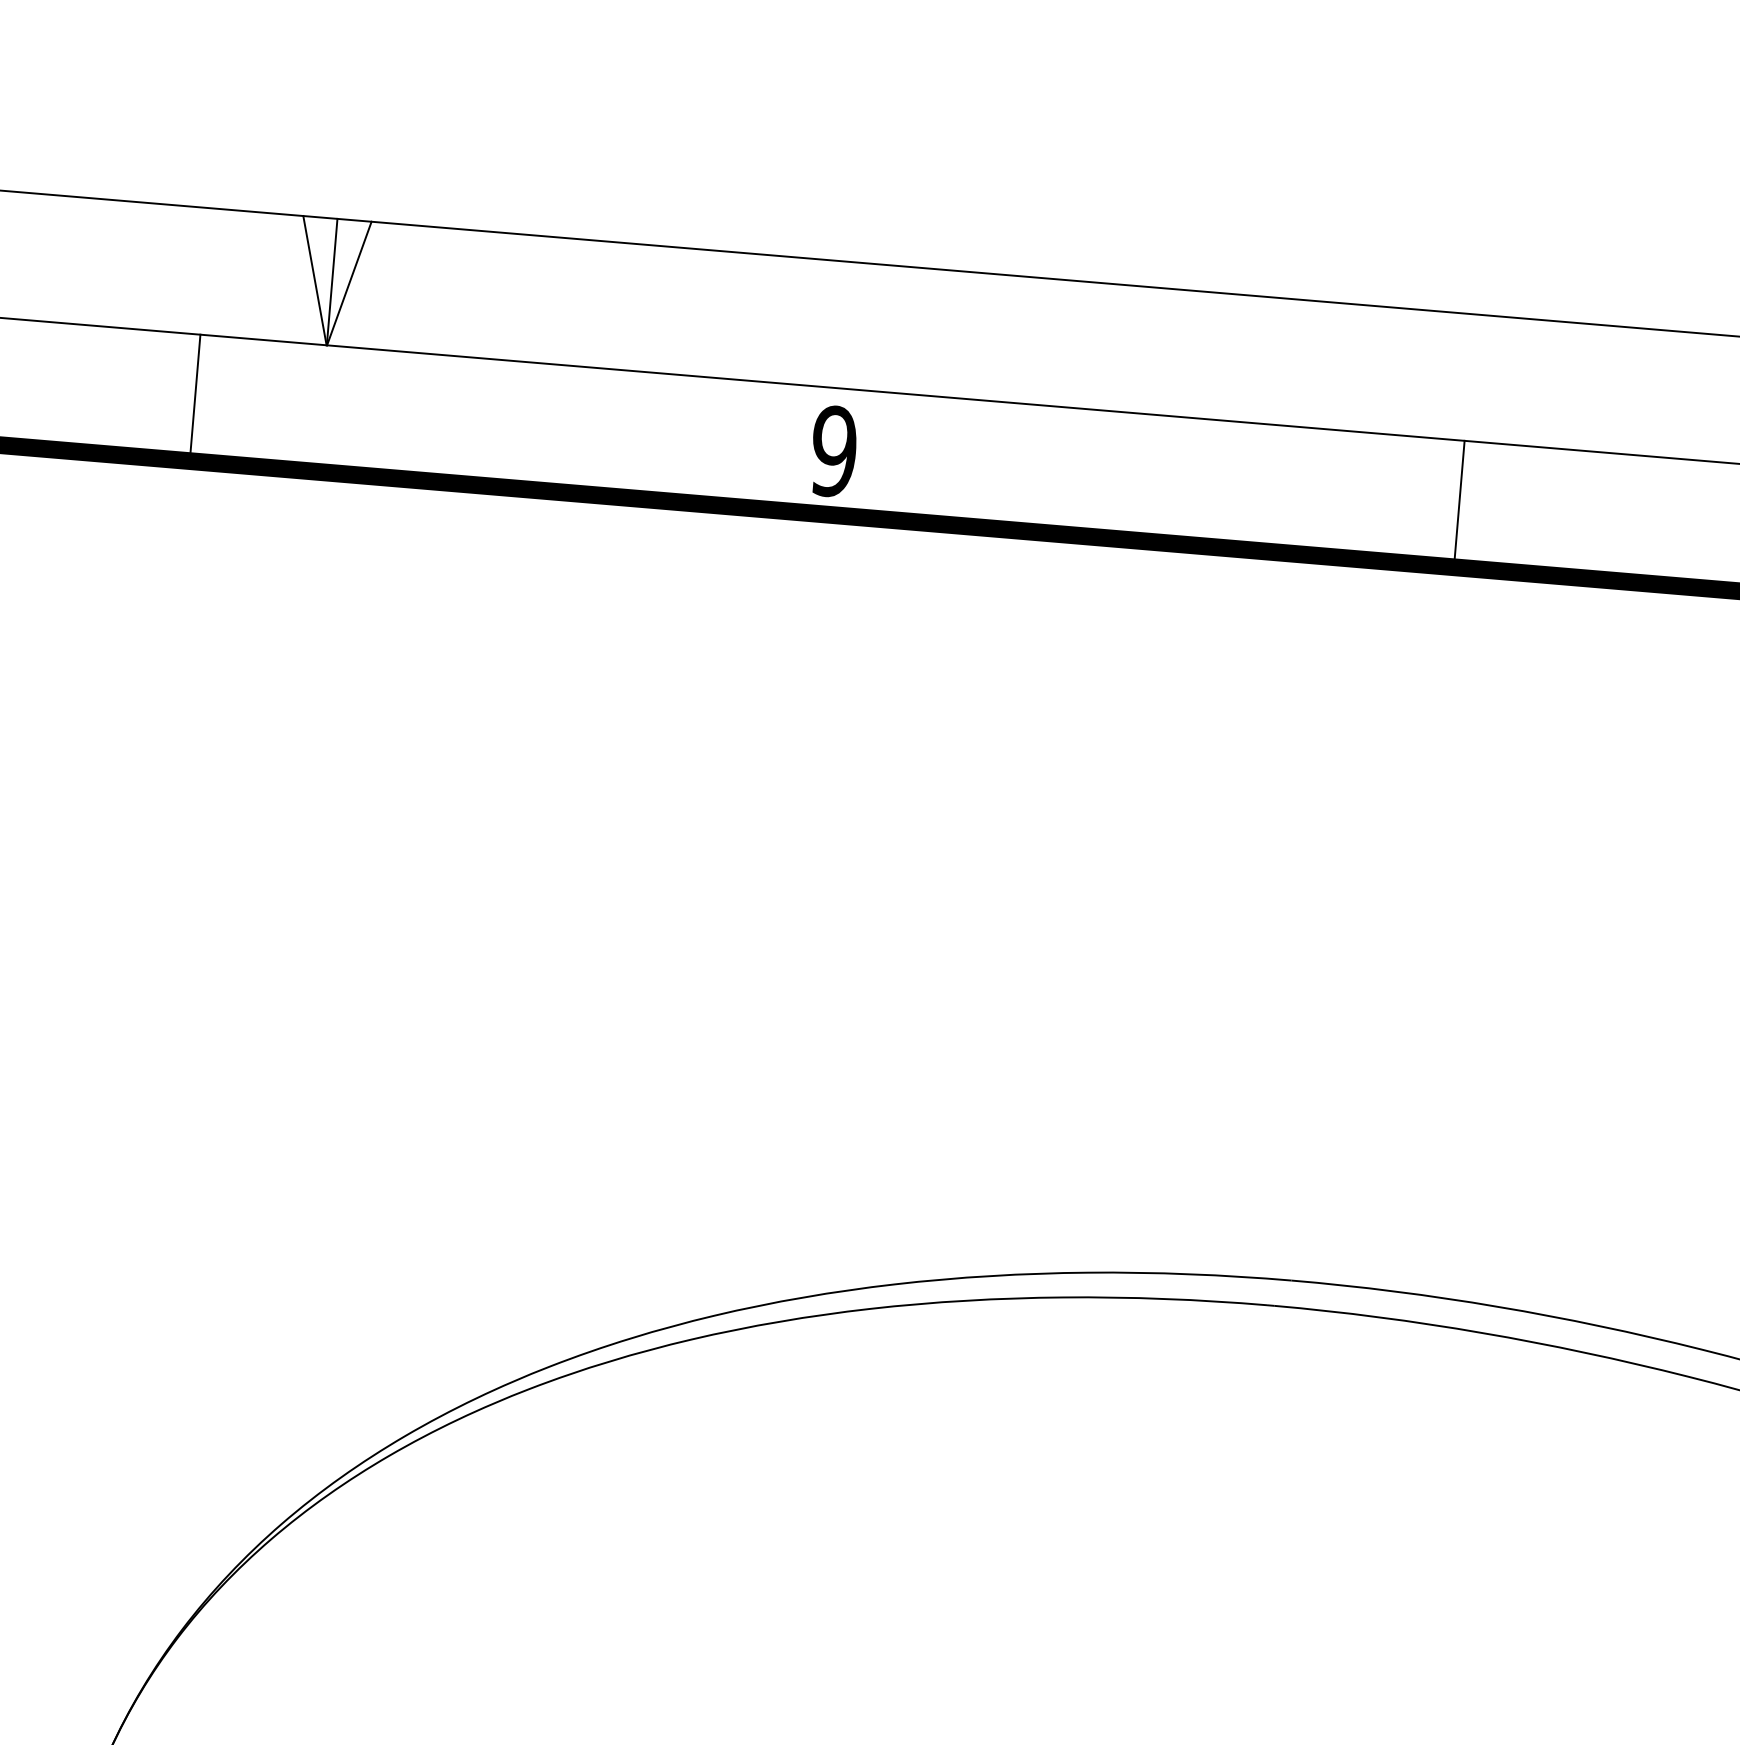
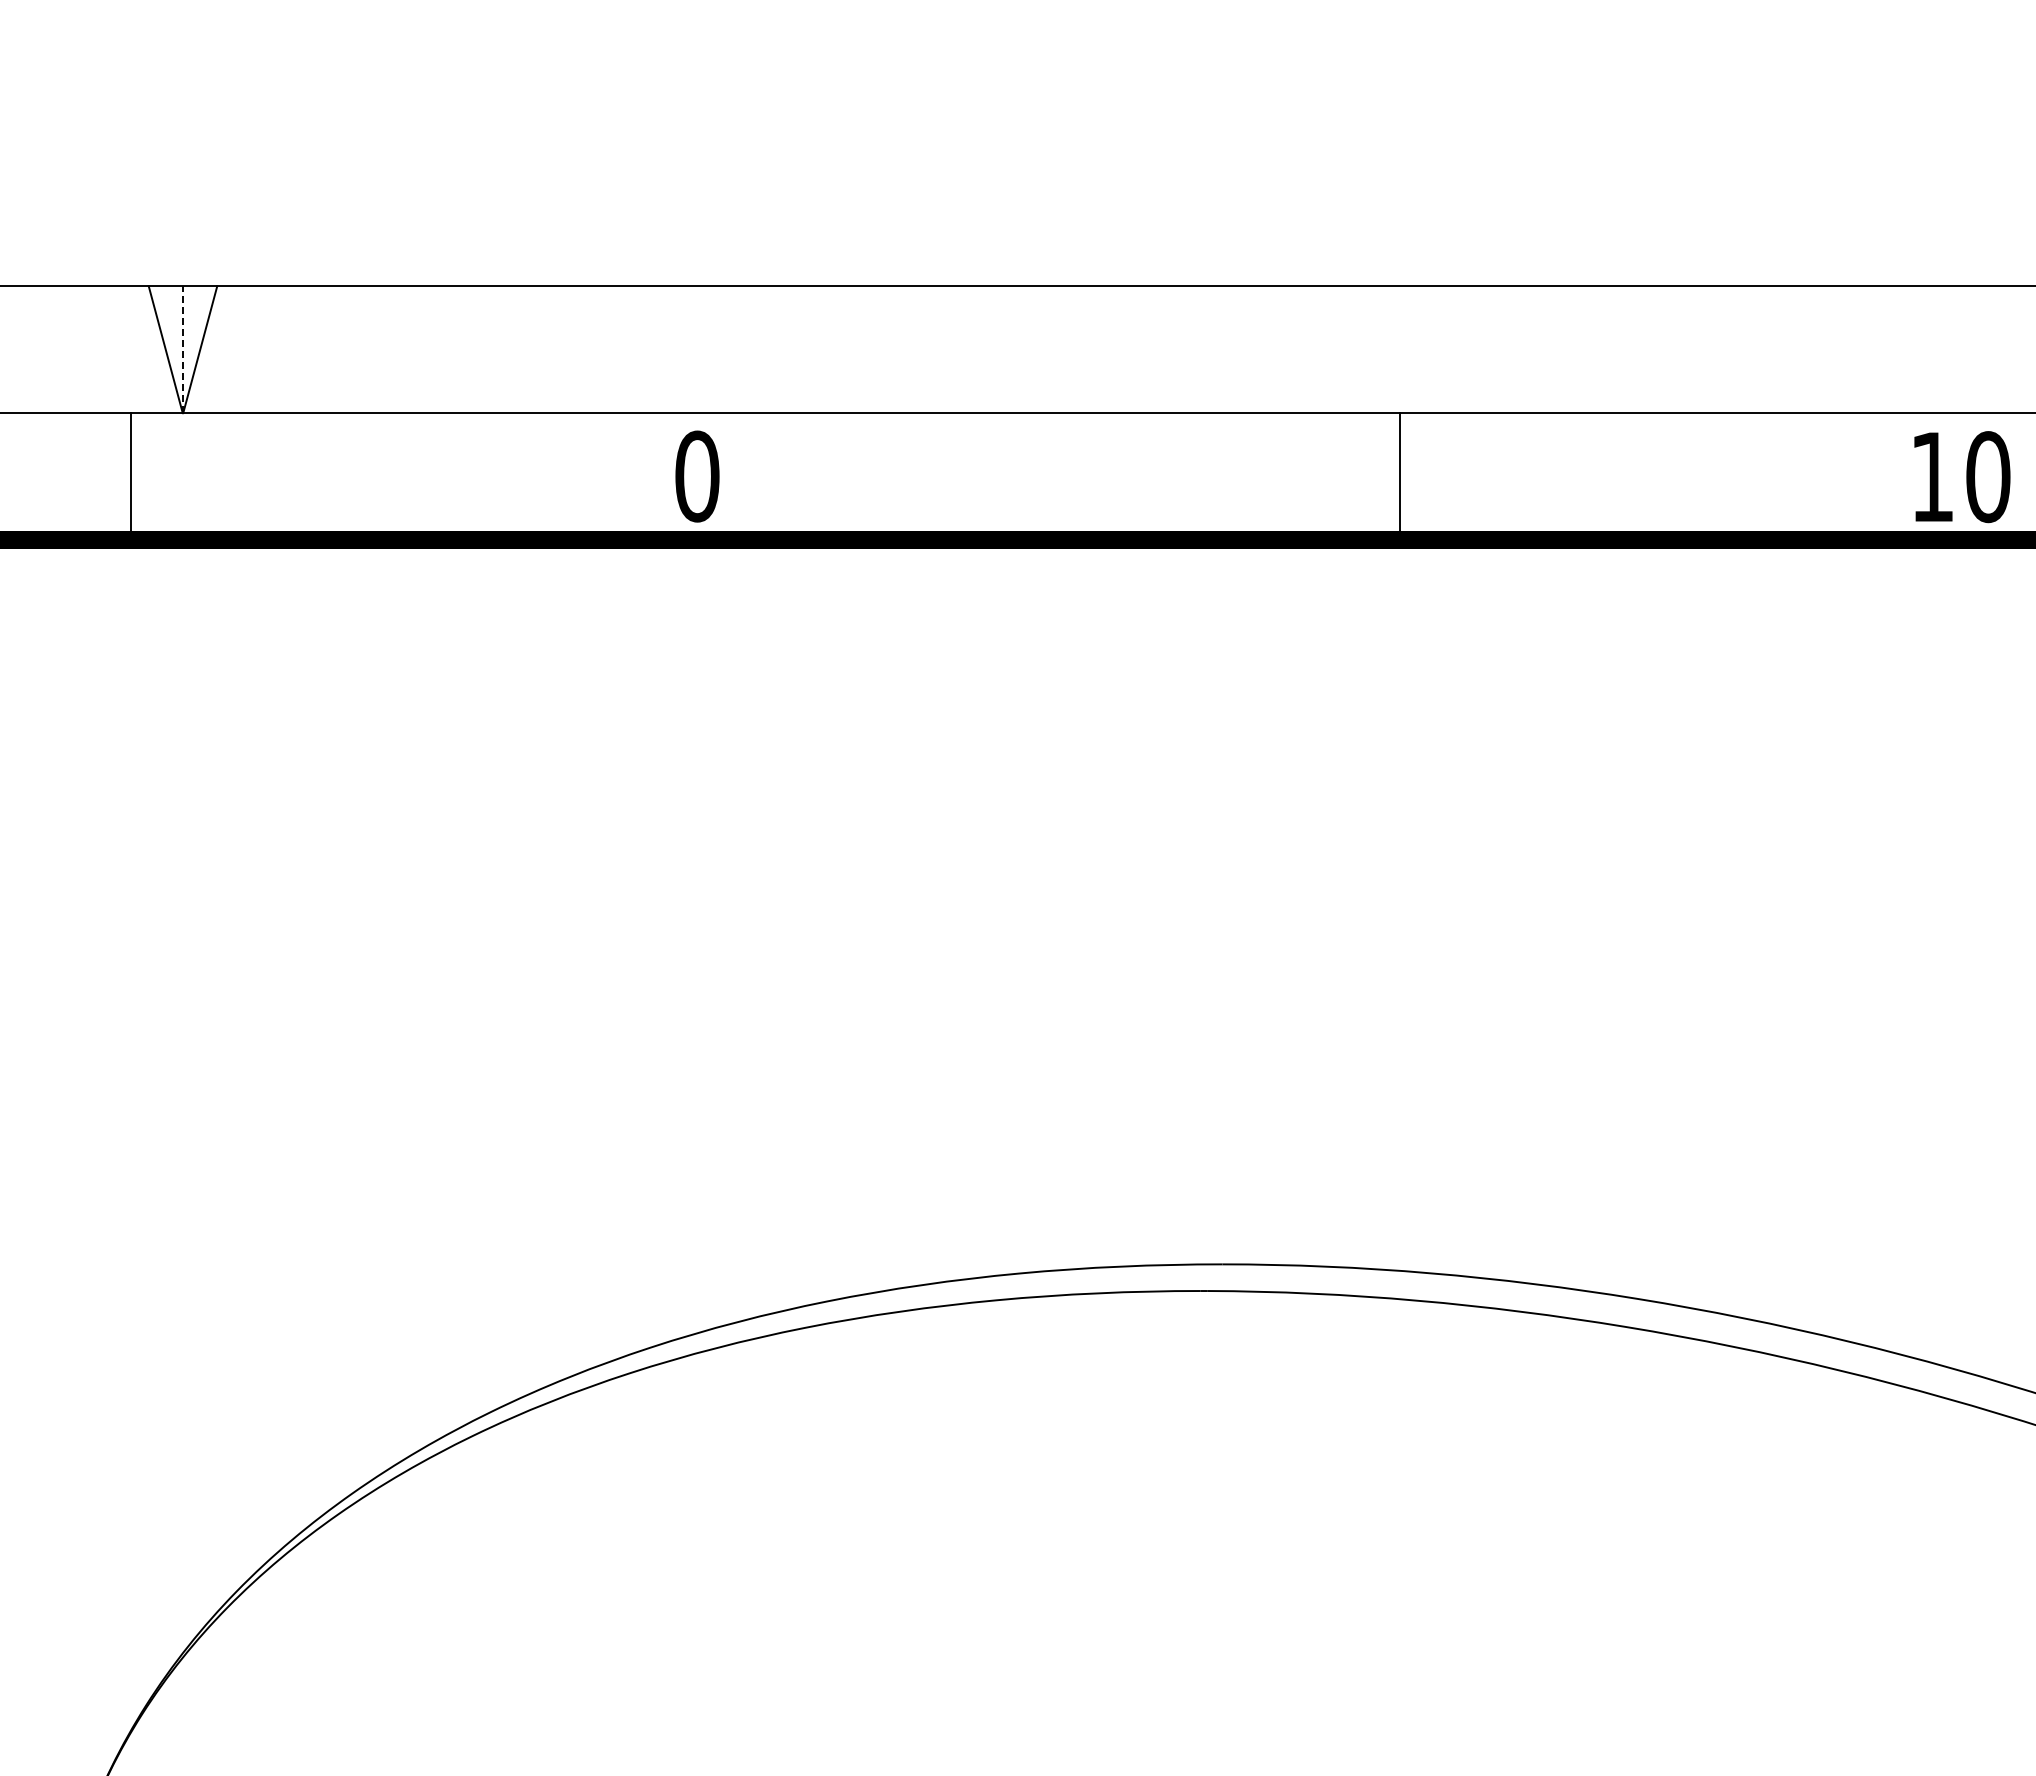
line: (332, 281) -> (183, 349), solid -> dashed
line: (195, 397) -> (131, 476), moved
text: (834, 451) -> (697, 476), 9 -> 0
line: (1459, 503) -> (1399, 476), moved

